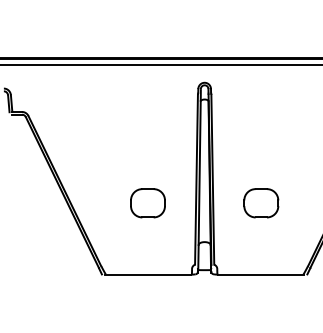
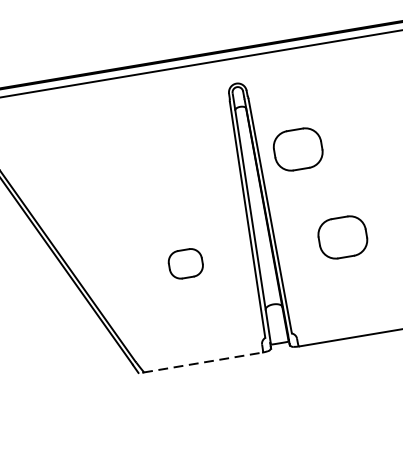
part: (240, 136) -> (298, 149), added
part: (147, 203) -> (185, 264), size x0.7
line: (148, 274) -> (203, 362), solid -> dashed

